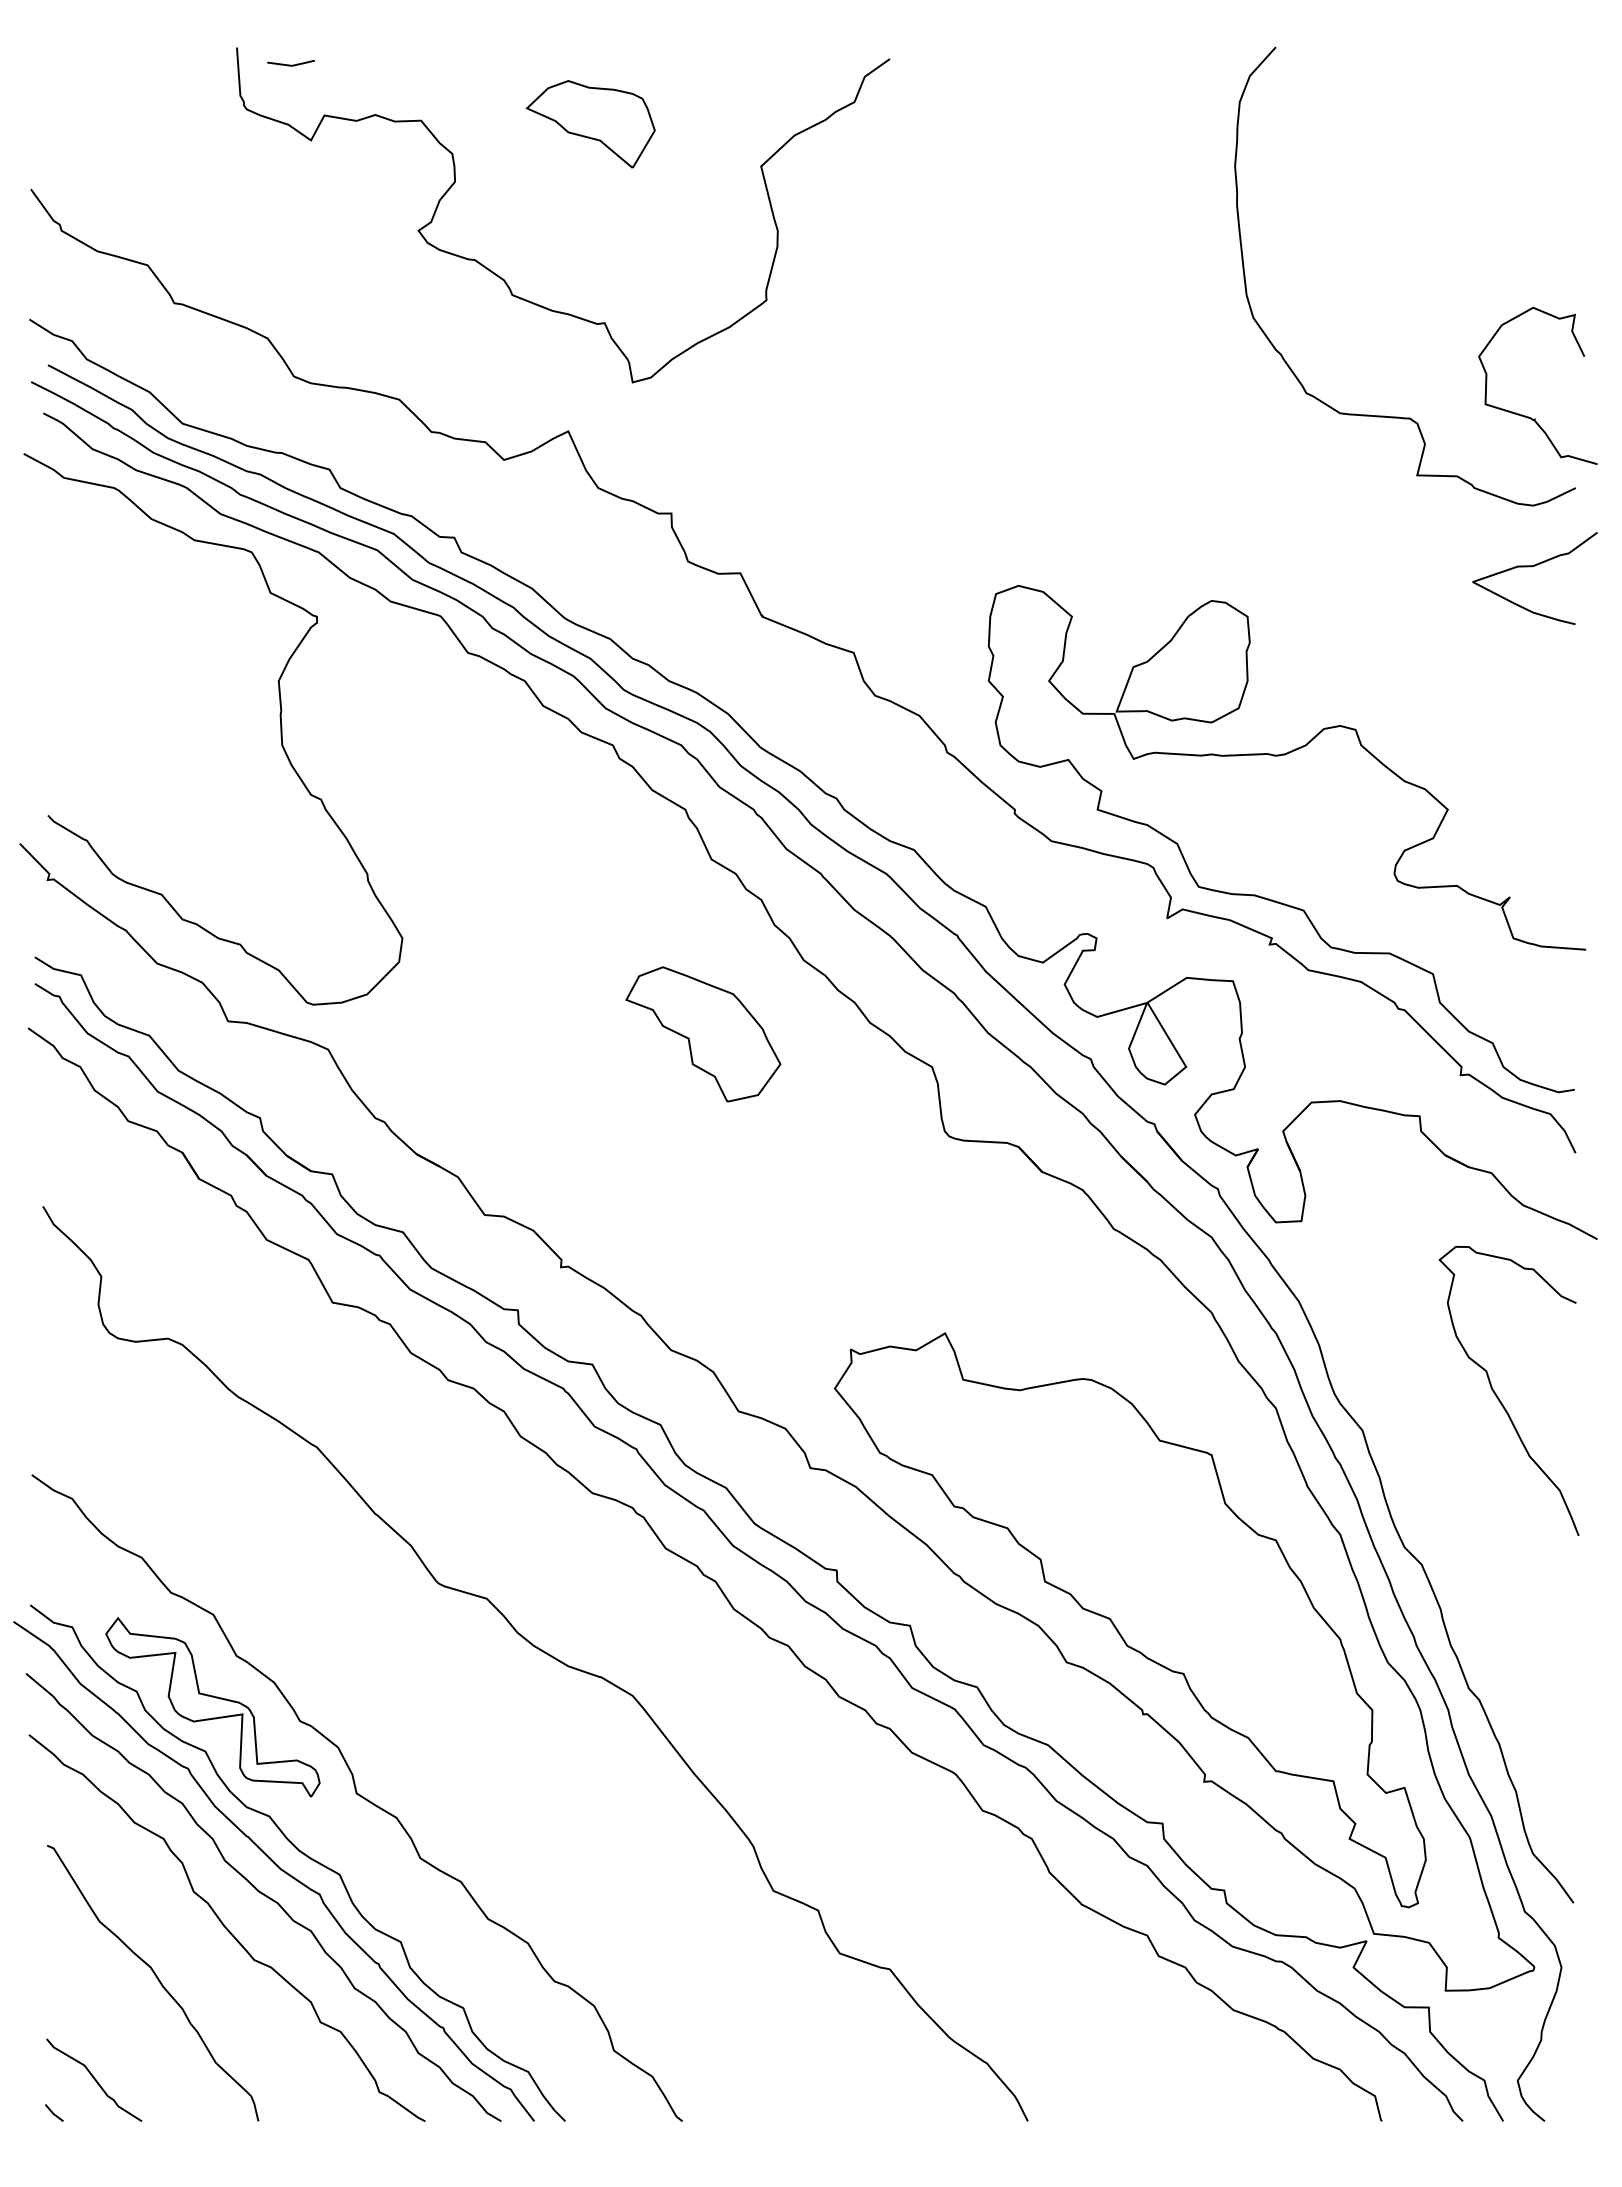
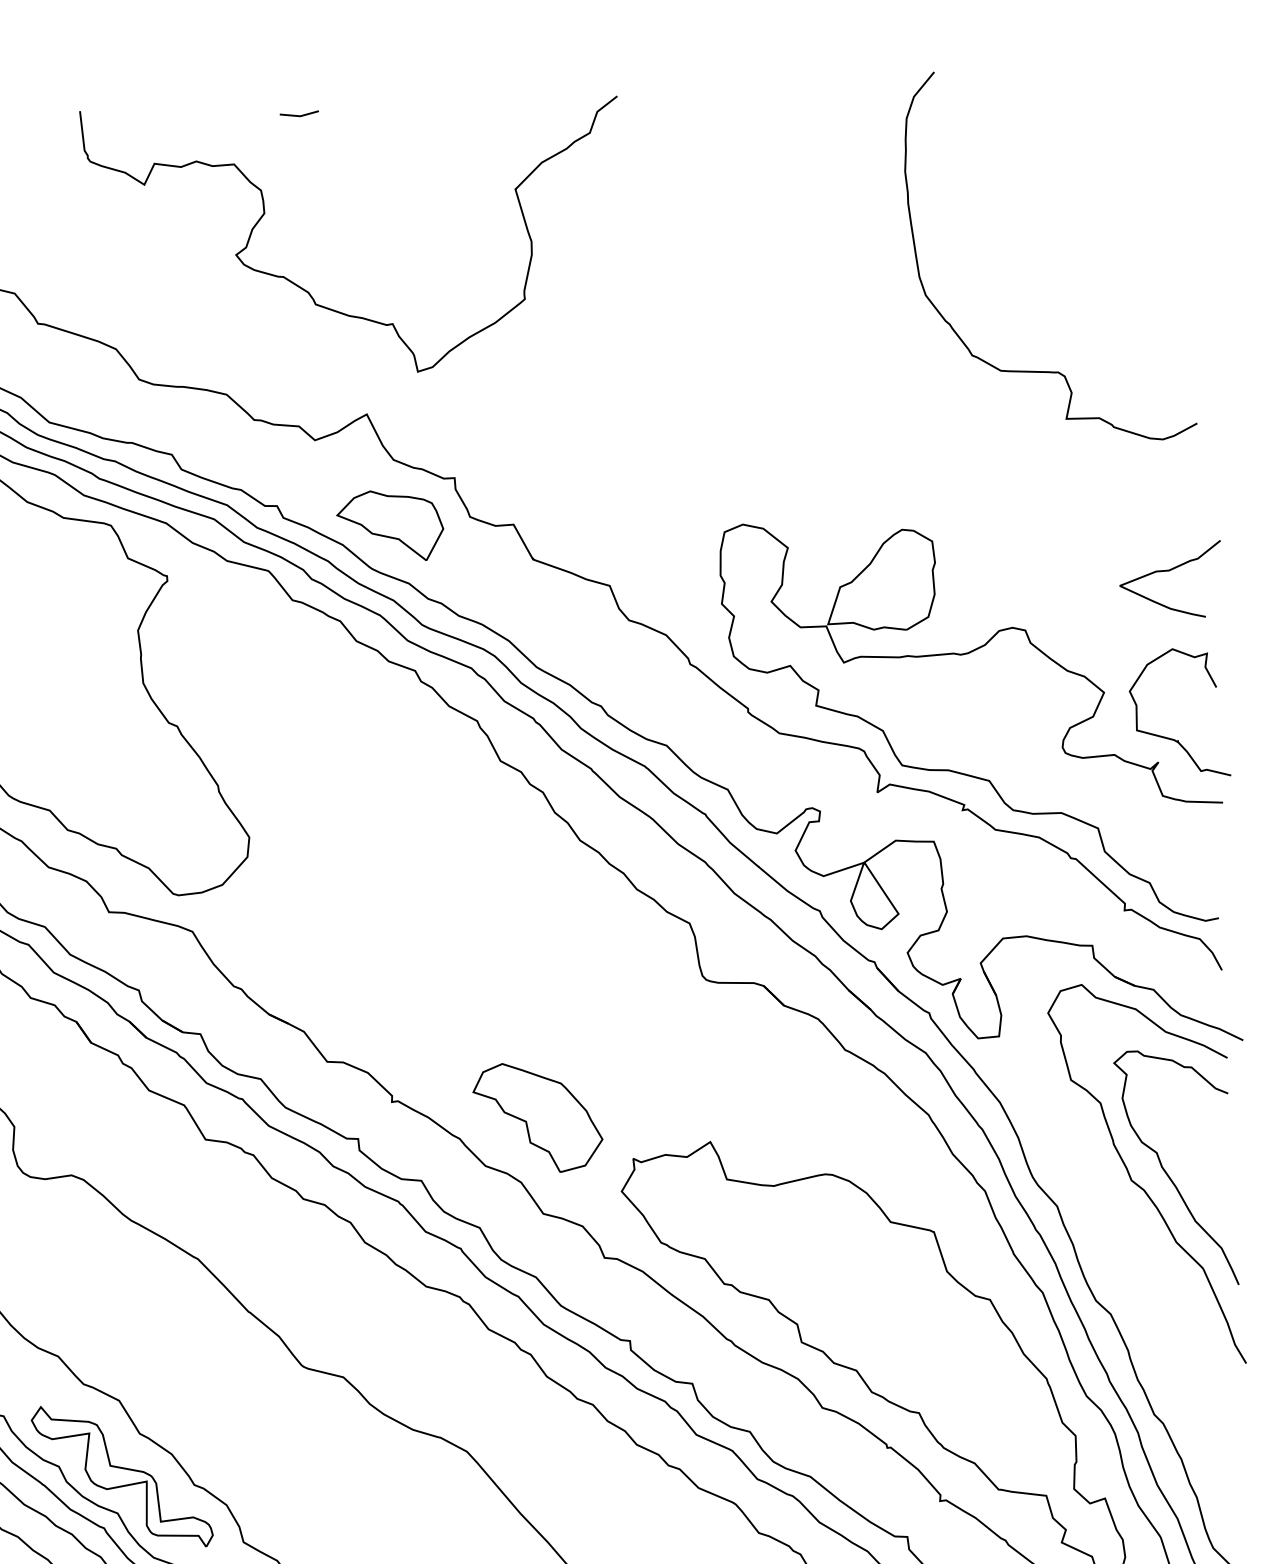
line: (290, 64) -> (298, 115), moved
part: (590, 124) -> (390, 526), moved
curve: (1529, 416) -> (1173, 738), moved
curve: (1531, 567) -> (1167, 571), moved
part: (703, 1034) -> (538, 1117), moved
curve: (1463, 1409) -> (1139, 1185), added

